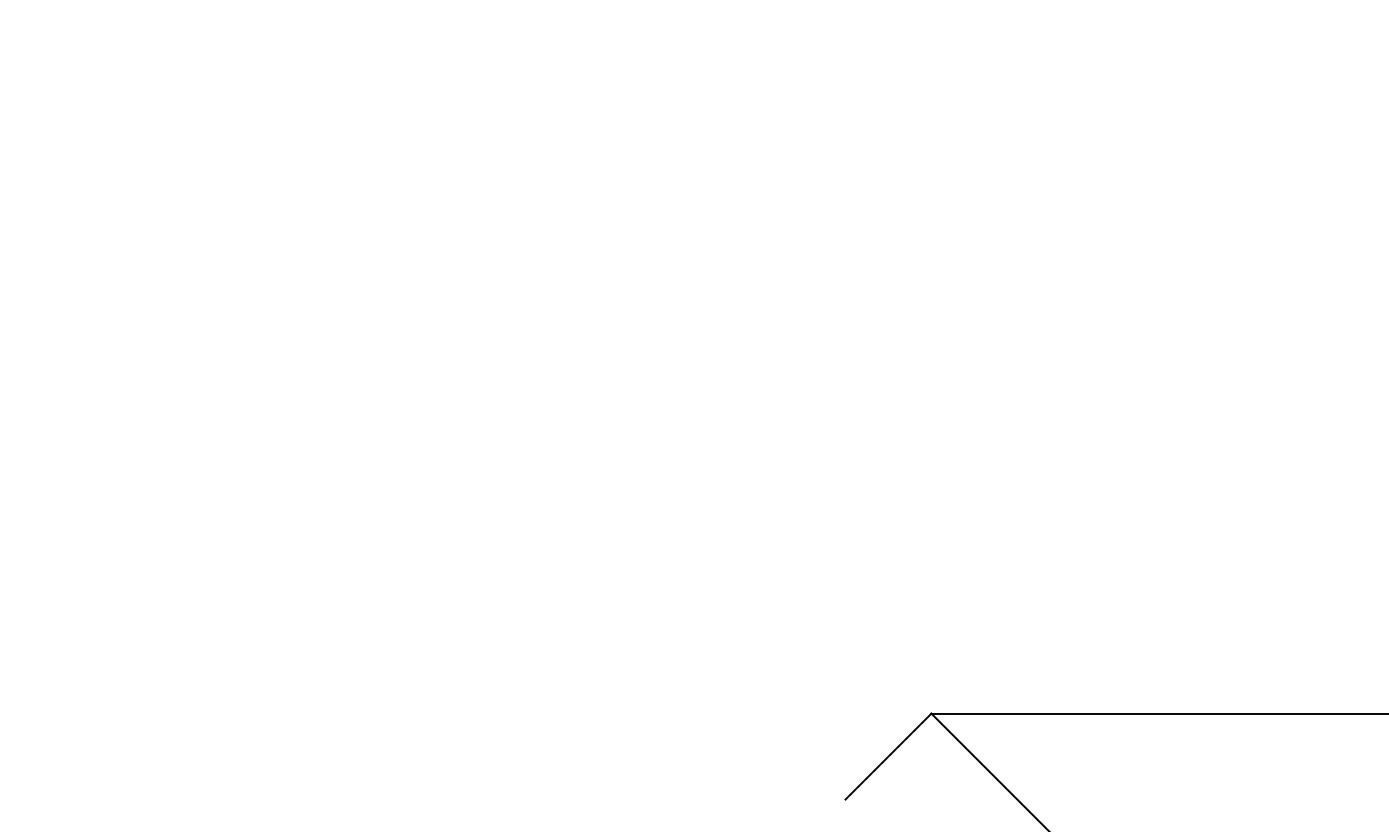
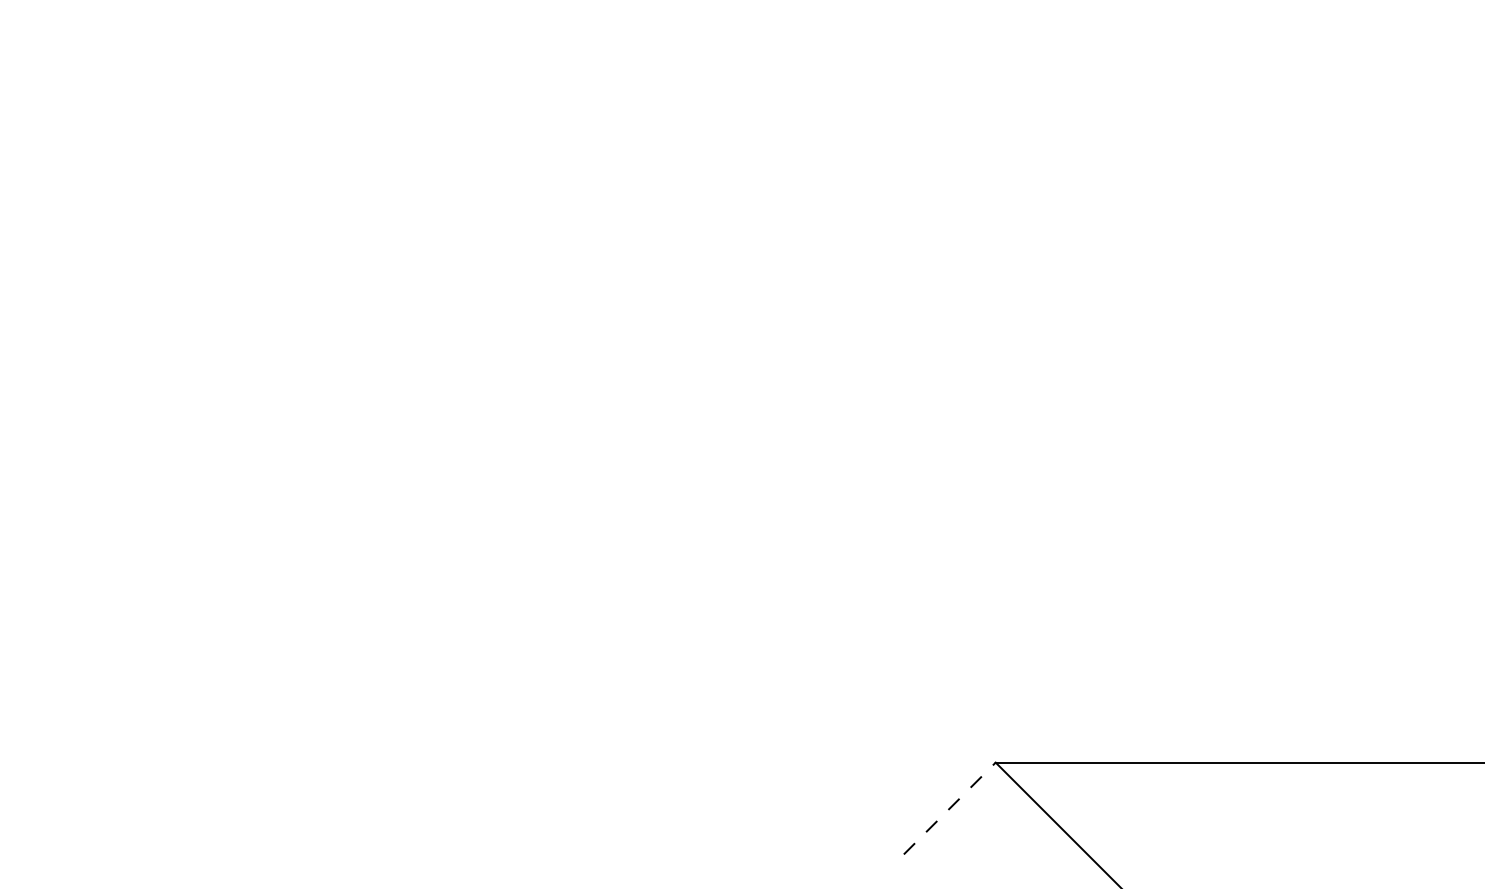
line: (888, 756) -> (949, 808), solid -> dashed

